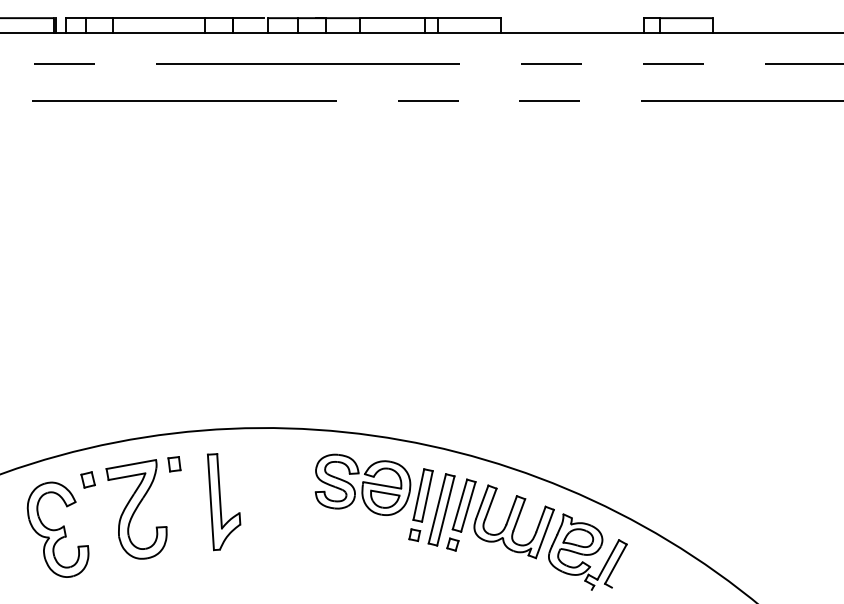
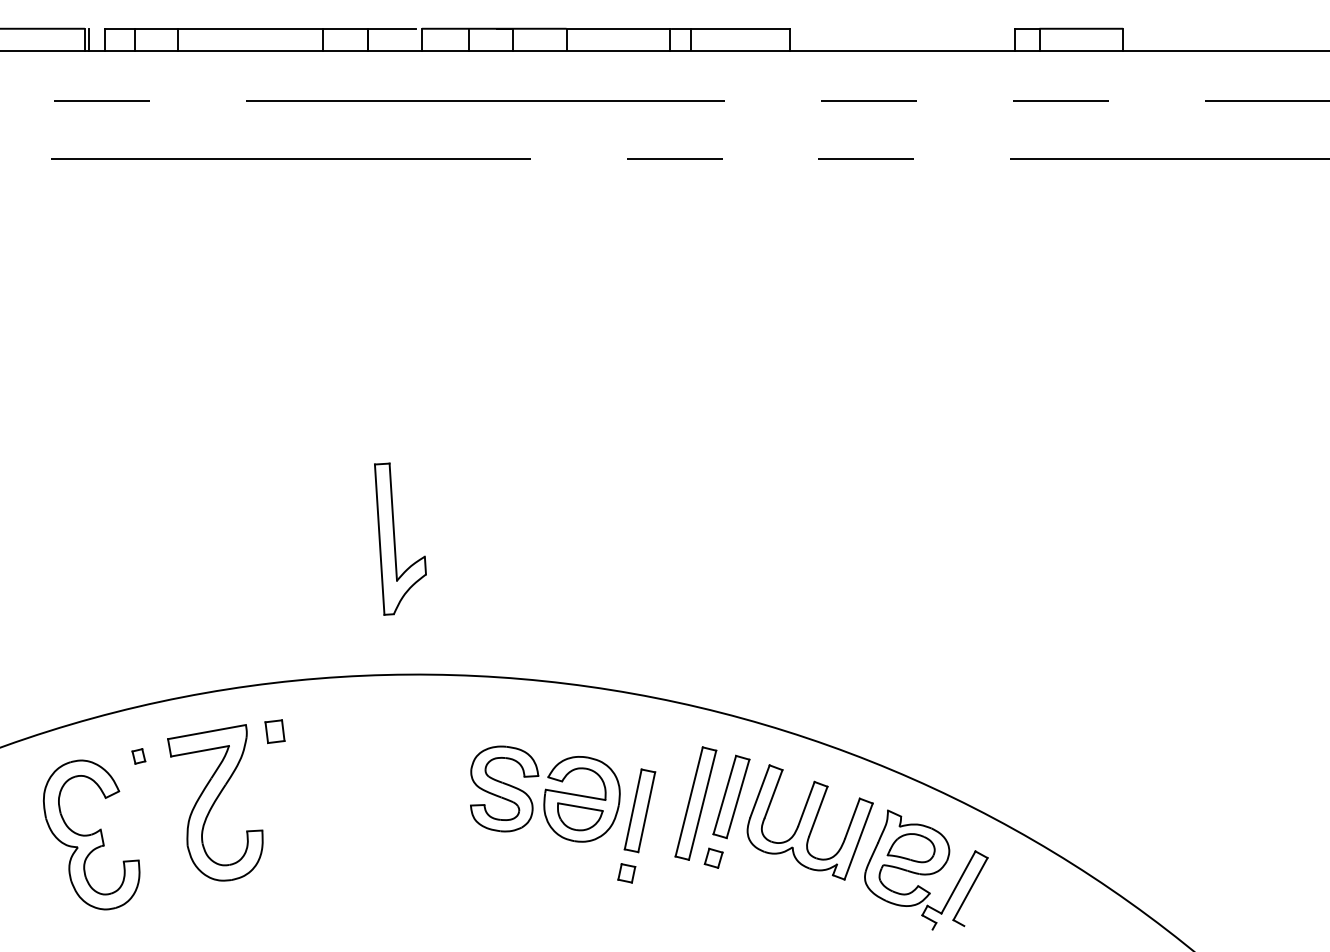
part: (87, 479) -> (137, 755), size x0.6
part: (373, 497) -> (561, 813), moved
part: (224, 502) -> (401, 539), moved

